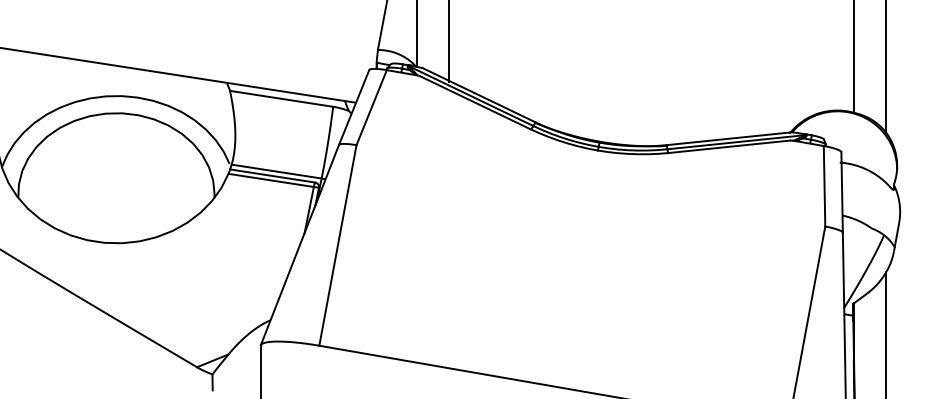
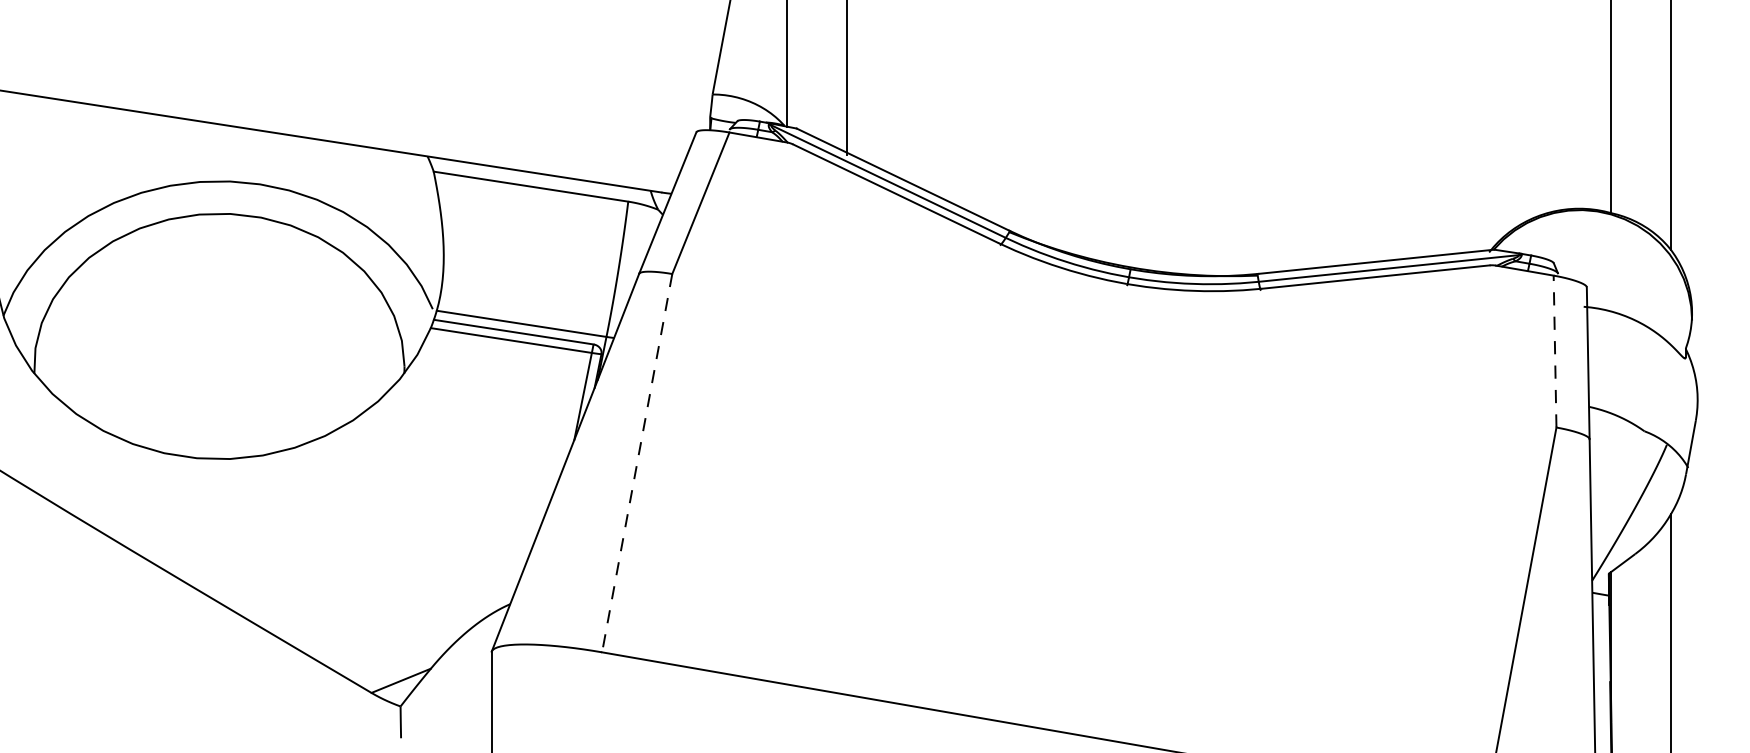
line: (824, 185) -> (1554, 350), solid -> dashed
line: (337, 245) -> (636, 463), solid -> dashed

